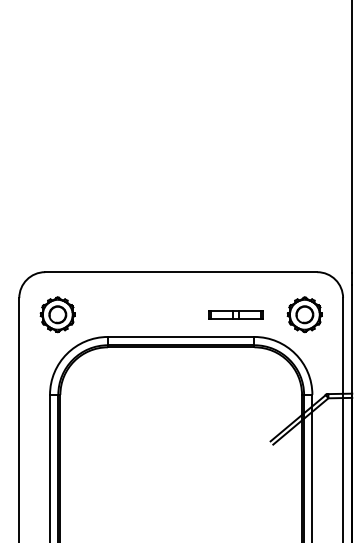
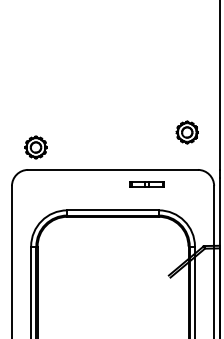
part: (56, 314) -> (35, 147), moved
part: (234, 314) -> (146, 184), moved
part: (303, 314) -> (186, 132), moved

